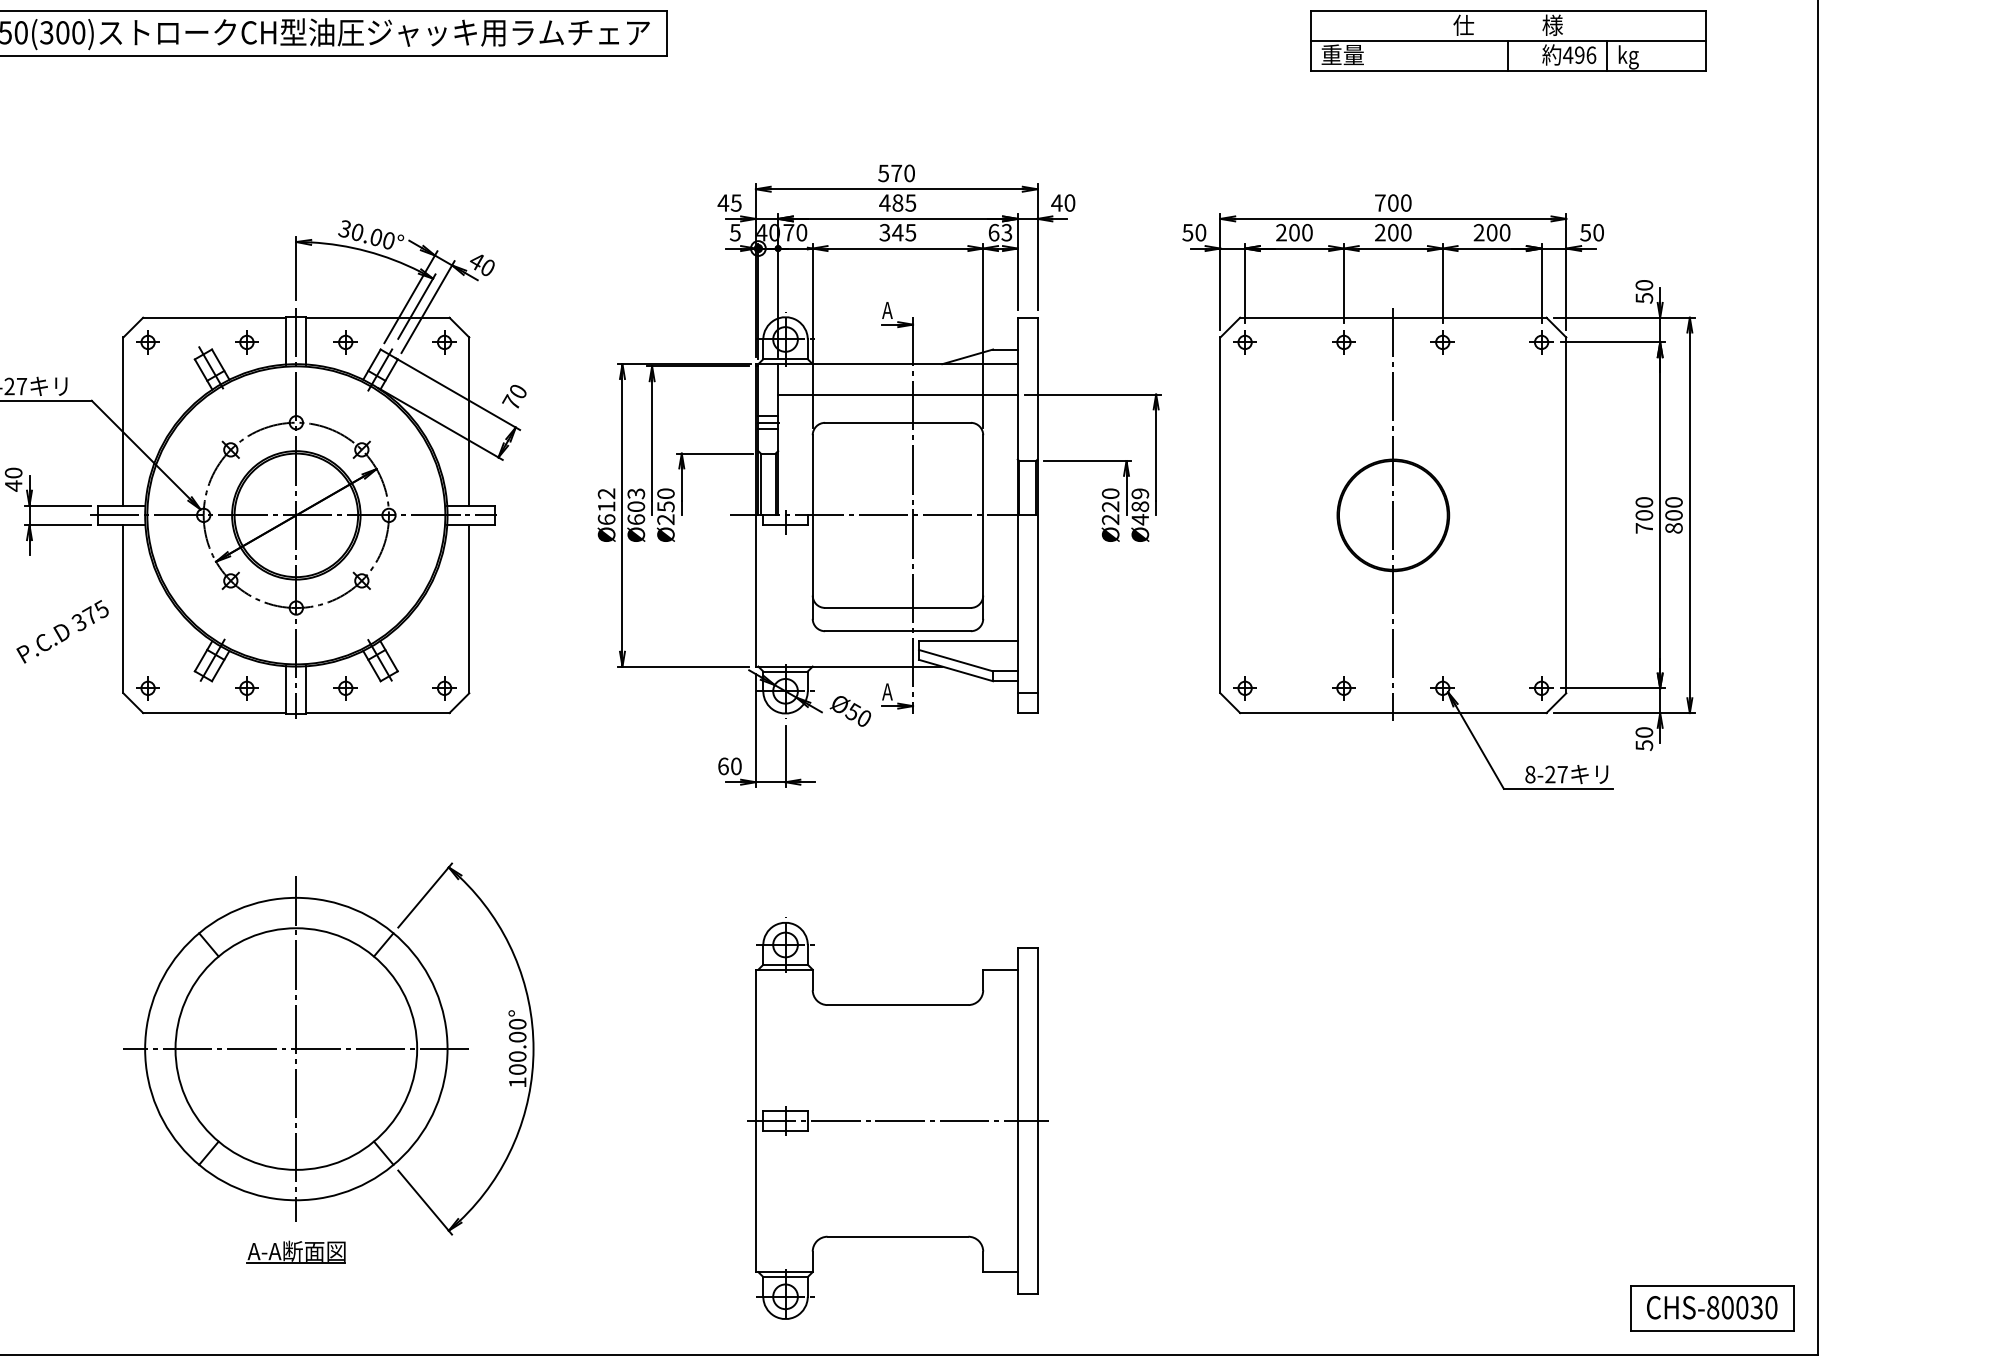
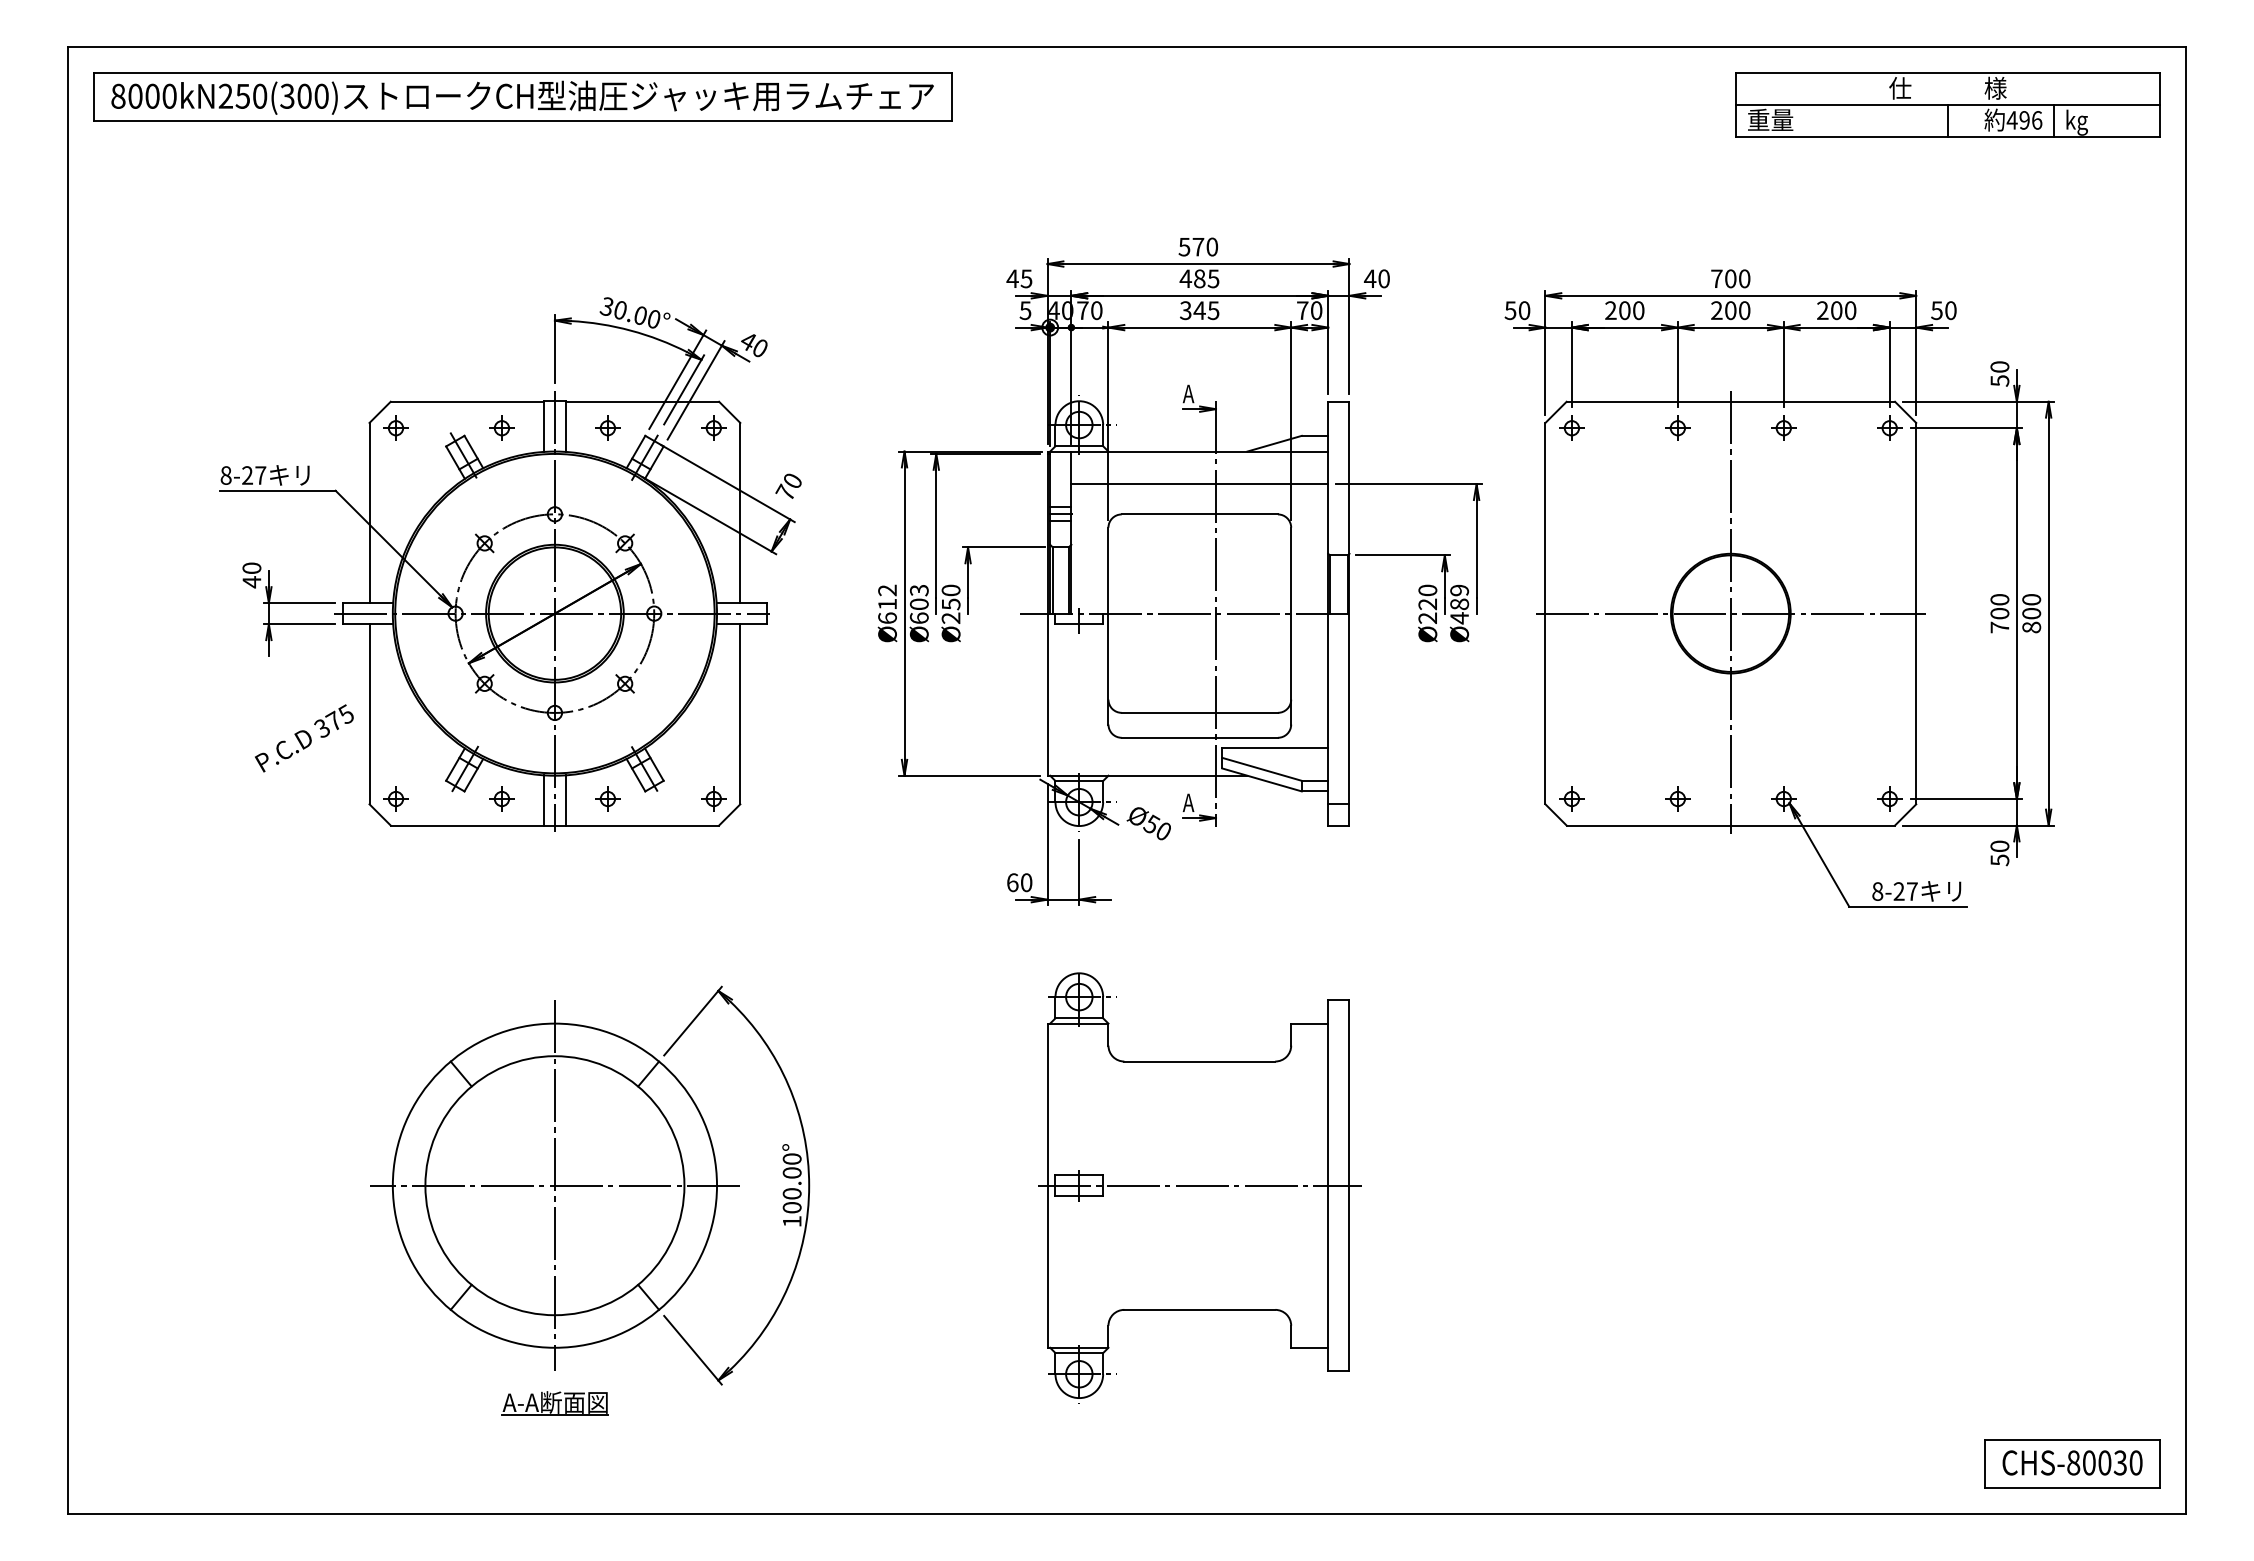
part: (1507, 40) -> (1947, 104), moved
text: (1000, 232) -> (1309, 310), 63 -> 70
line: (1393, 515) -> (1730, 613), added
part: (897, 1122) -> (1199, 1187), moved

